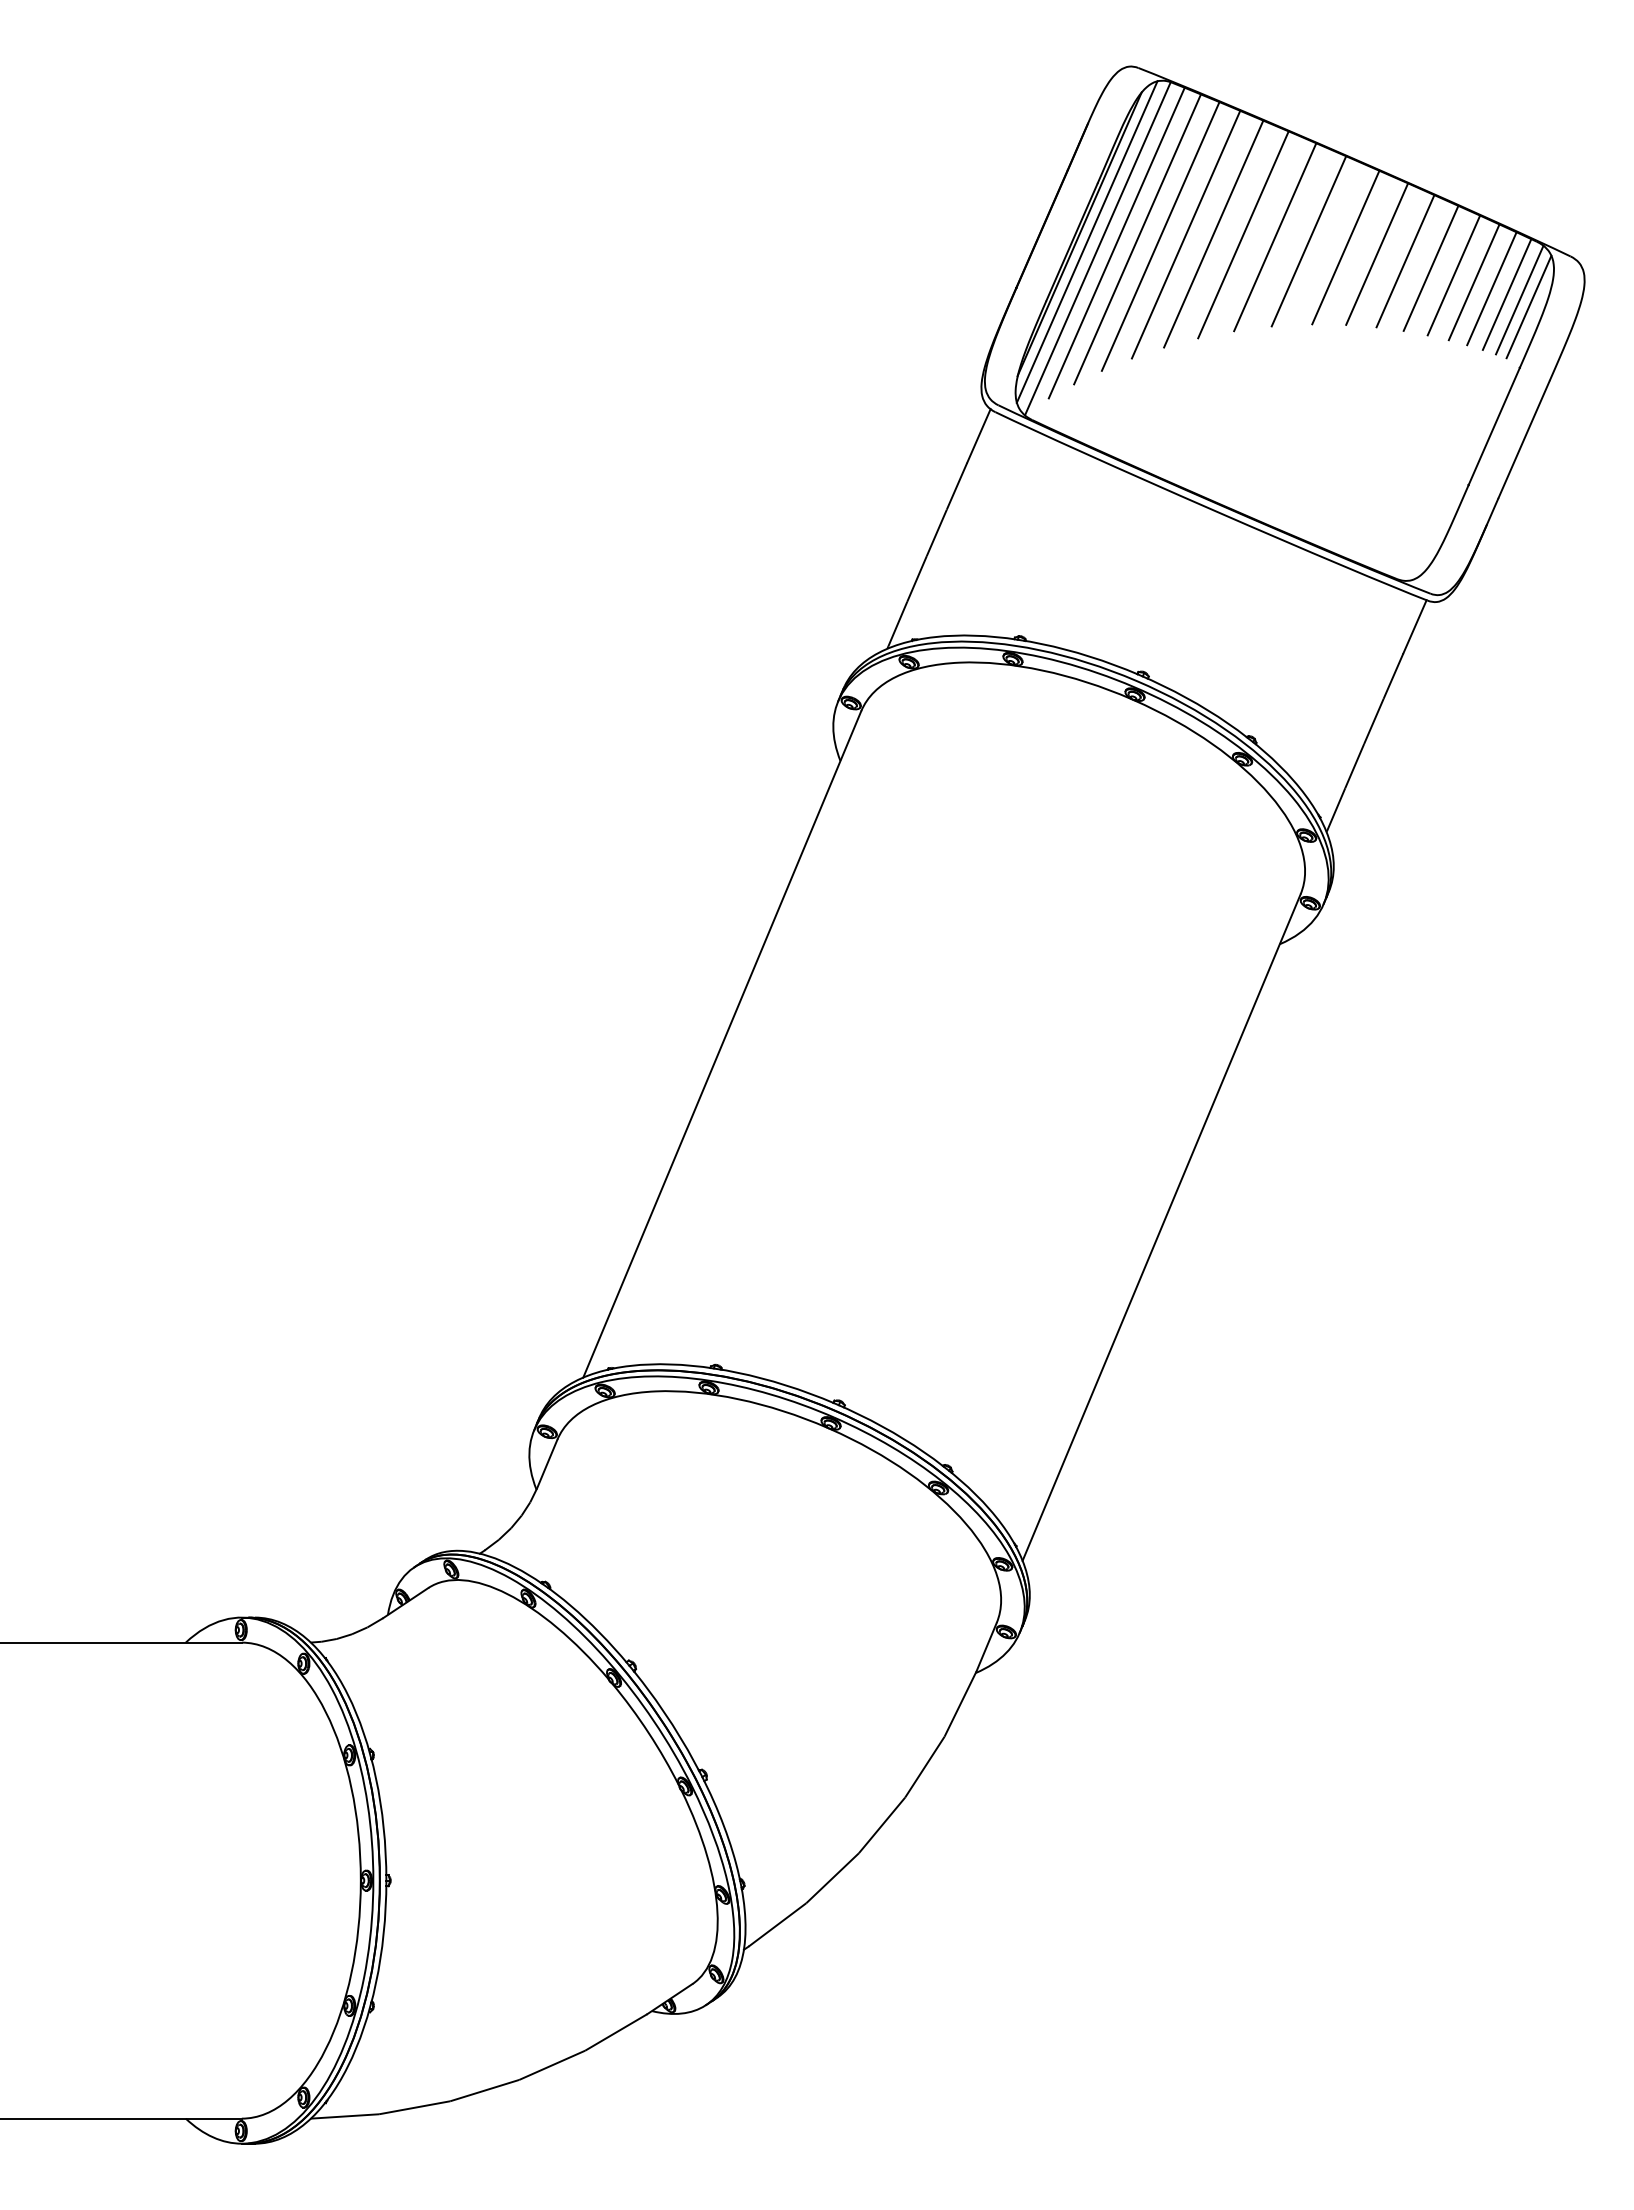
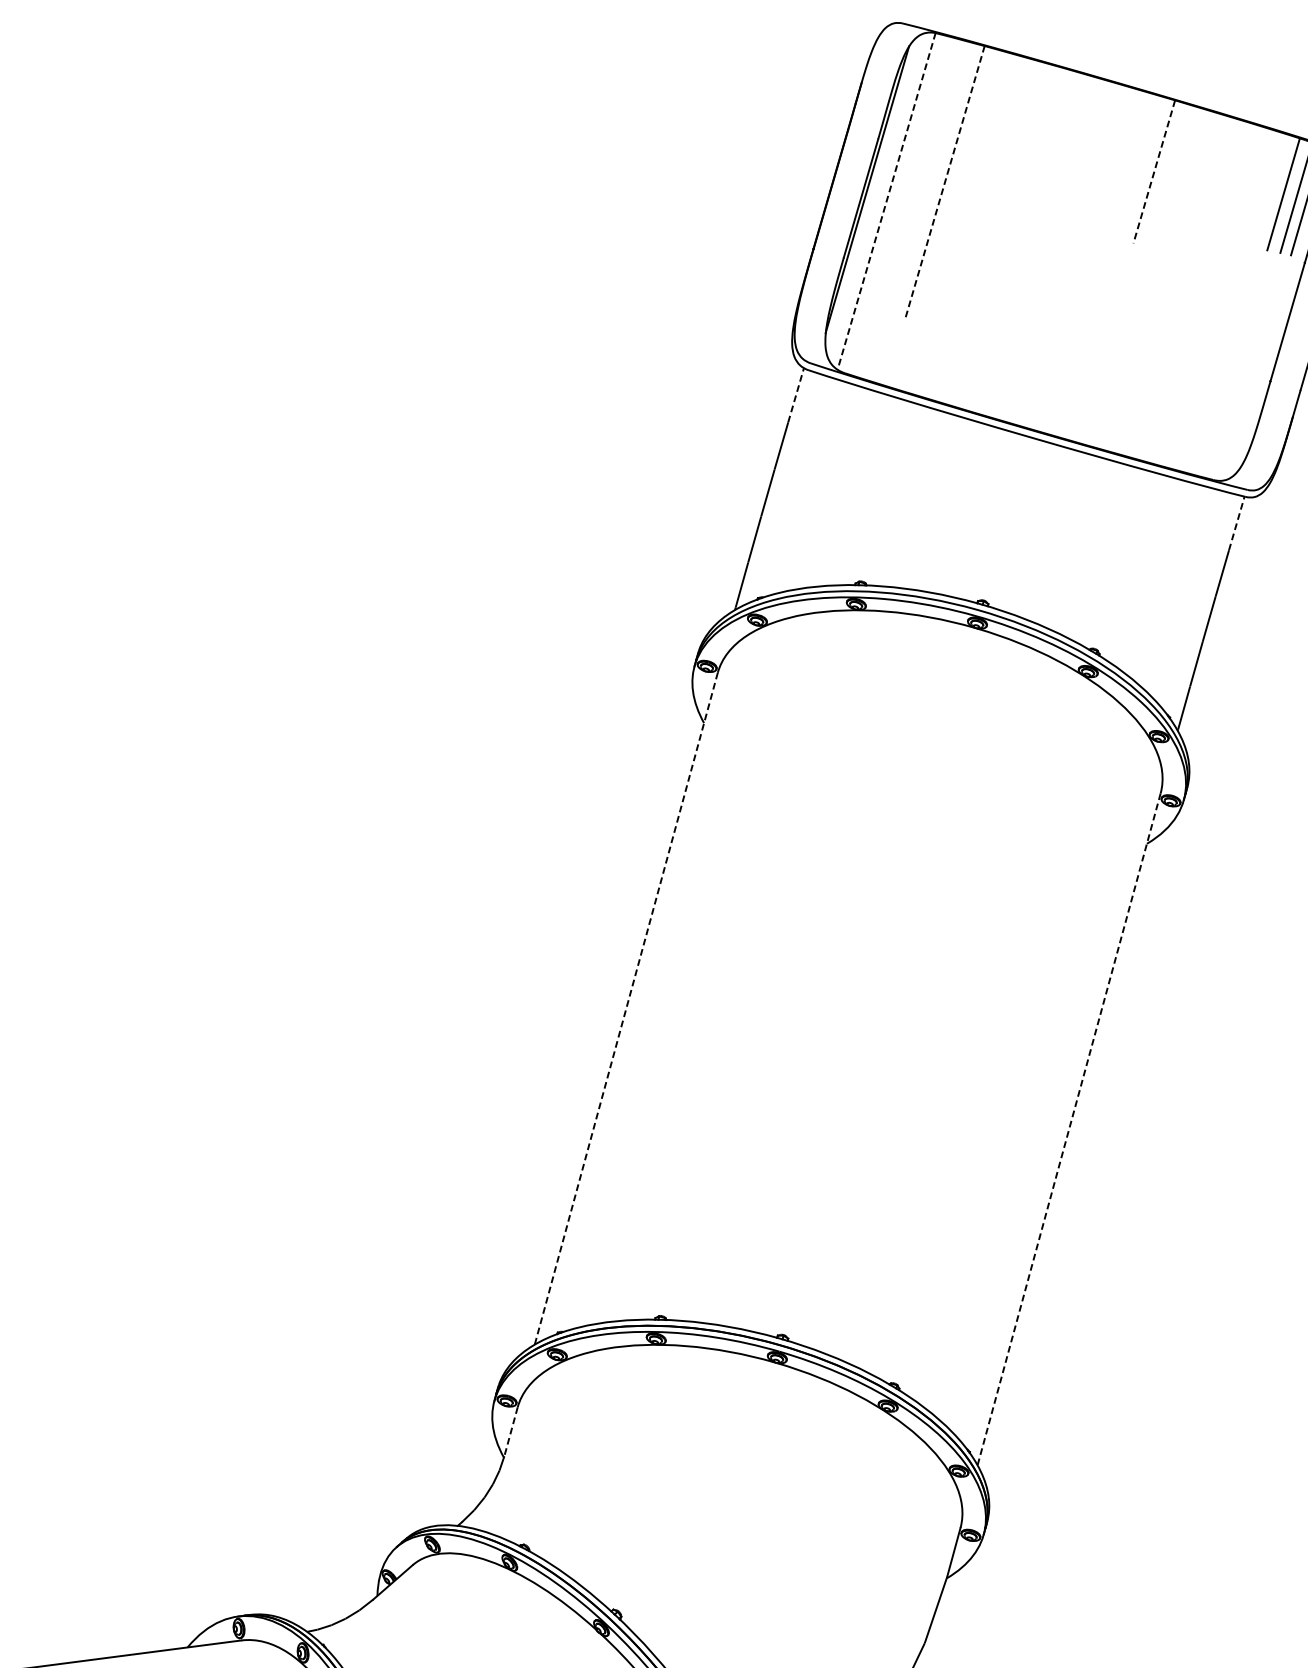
line: (1213, 233) -> (995, 172), removed
line: (1185, 234) -> (968, 176), removed
line: (1243, 234) -> (1024, 169), removed
line: (1160, 236) -> (944, 181), solid -> dashed
line: (1275, 237) -> (1055, 168), removed
line: (1137, 239) -> (923, 187), removed
line: (1086, 241) -> (874, 195), removed
line: (1308, 241) -> (1087, 168), removed
line: (1116, 242) -> (903, 193), removed
line: (1345, 247) -> (1123, 169), removed
line: (1097, 248) -> (886, 201), solid -> dashed
line: (1376, 254) -> (1153, 172), solid -> dashed
line: (1405, 261) -> (1182, 175), removed
line: (1430, 267) -> (1206, 178), removed
line: (1453, 275) -> (1229, 182), removed
line: (1473, 282) -> (1249, 187), removed
line: (1491, 288) -> (1267, 190), removed
line: (979, 435) -> (796, 394), solid -> dashed
line: (1415, 626) -> (1237, 523), solid -> dashed
line: (722, 1044) -> (626, 1008), solid -> dashed
line: (1161, 1228) -> (1069, 1130), solid -> dashed
line: (547, 1464) -> (511, 1432), solid -> dashed

